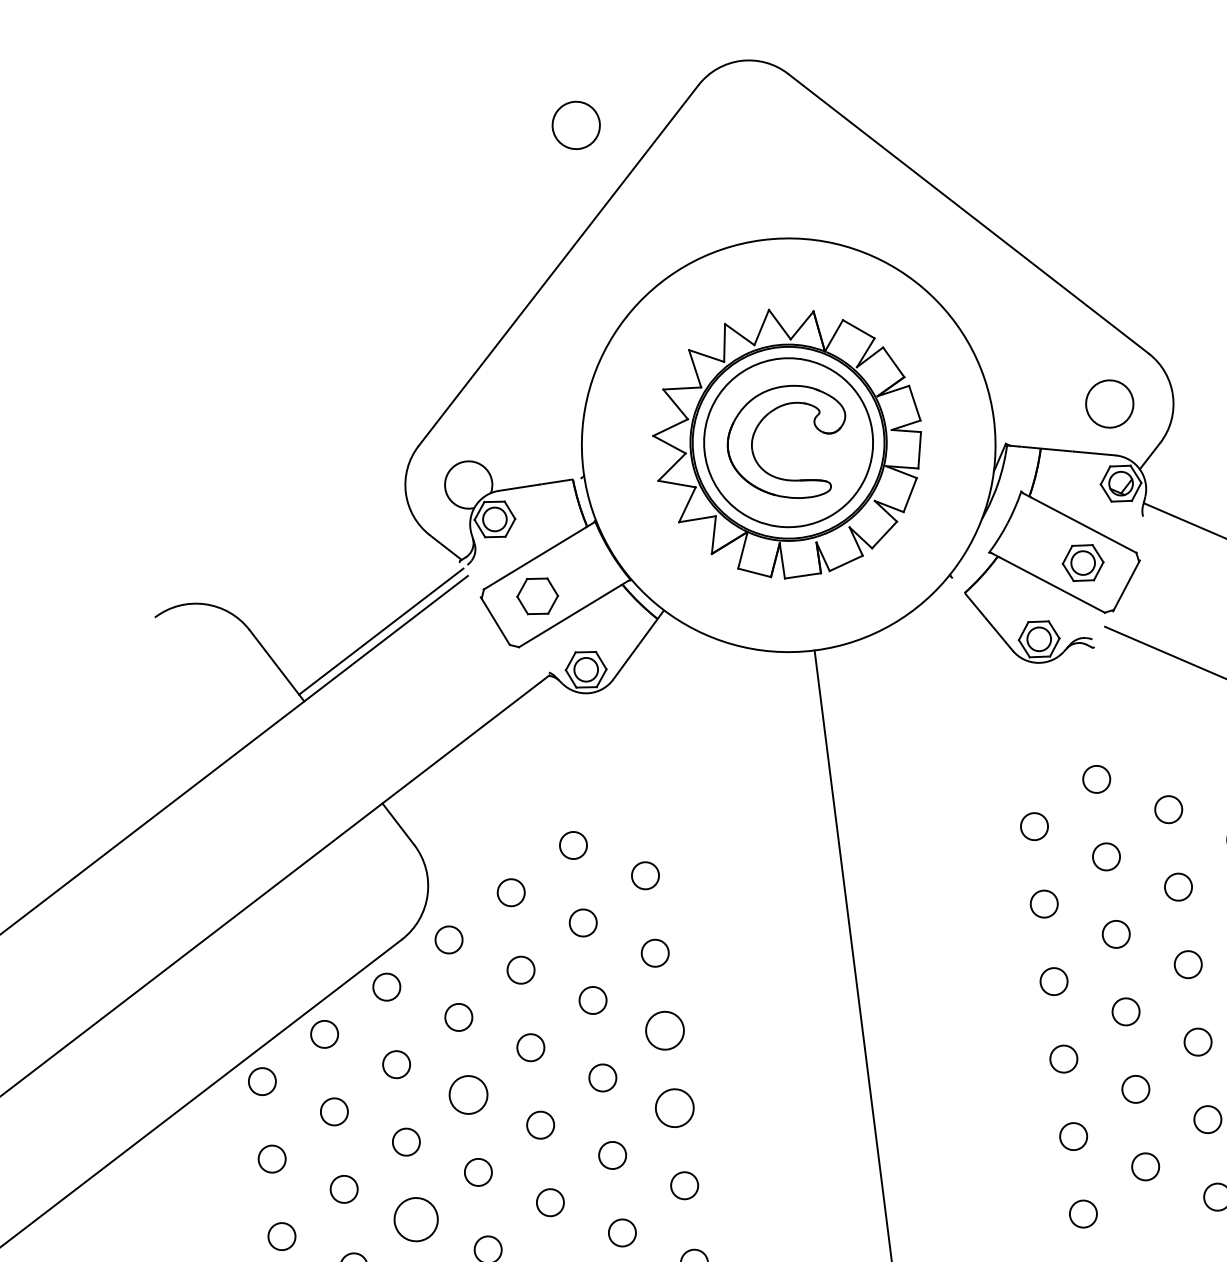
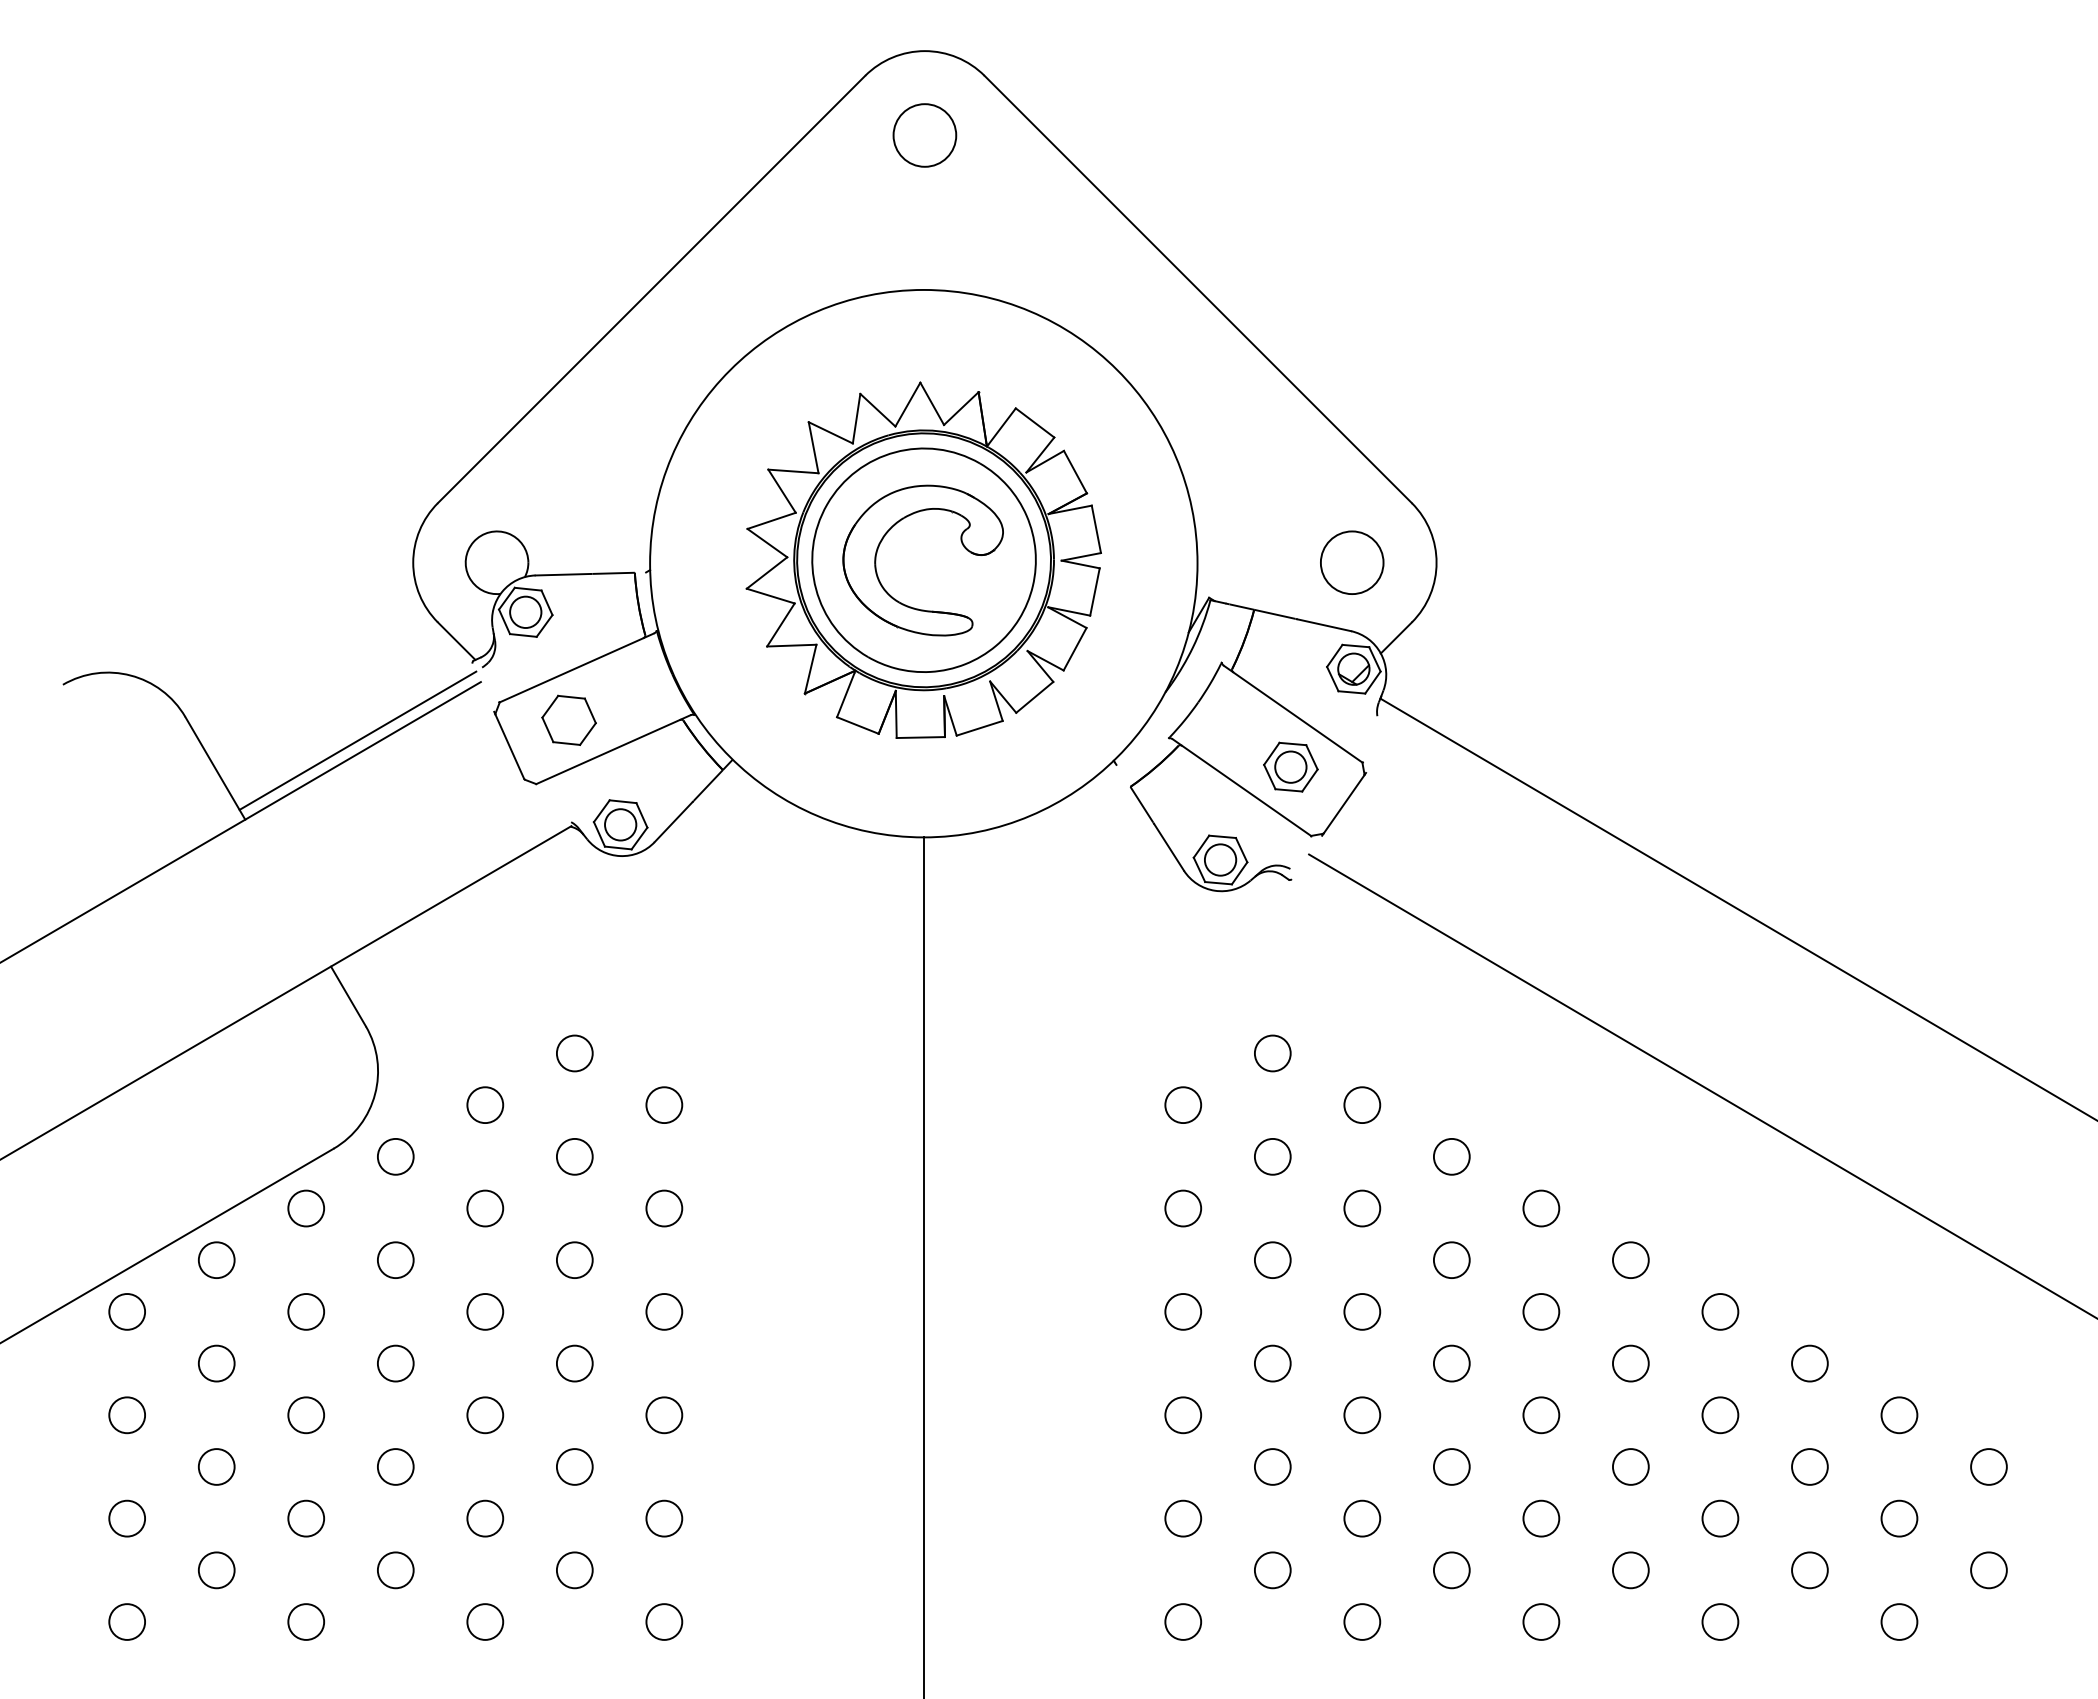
circle: (575, 125) -> (924, 135), moved
circle: (665, 1030) -> (664, 1311), size x0.71
circle: (468, 1094) -> (395, 1363), size x0.71
circle: (674, 1108) -> (664, 1415), size x0.71
circle: (416, 1219) -> (306, 1518), size x0.62

